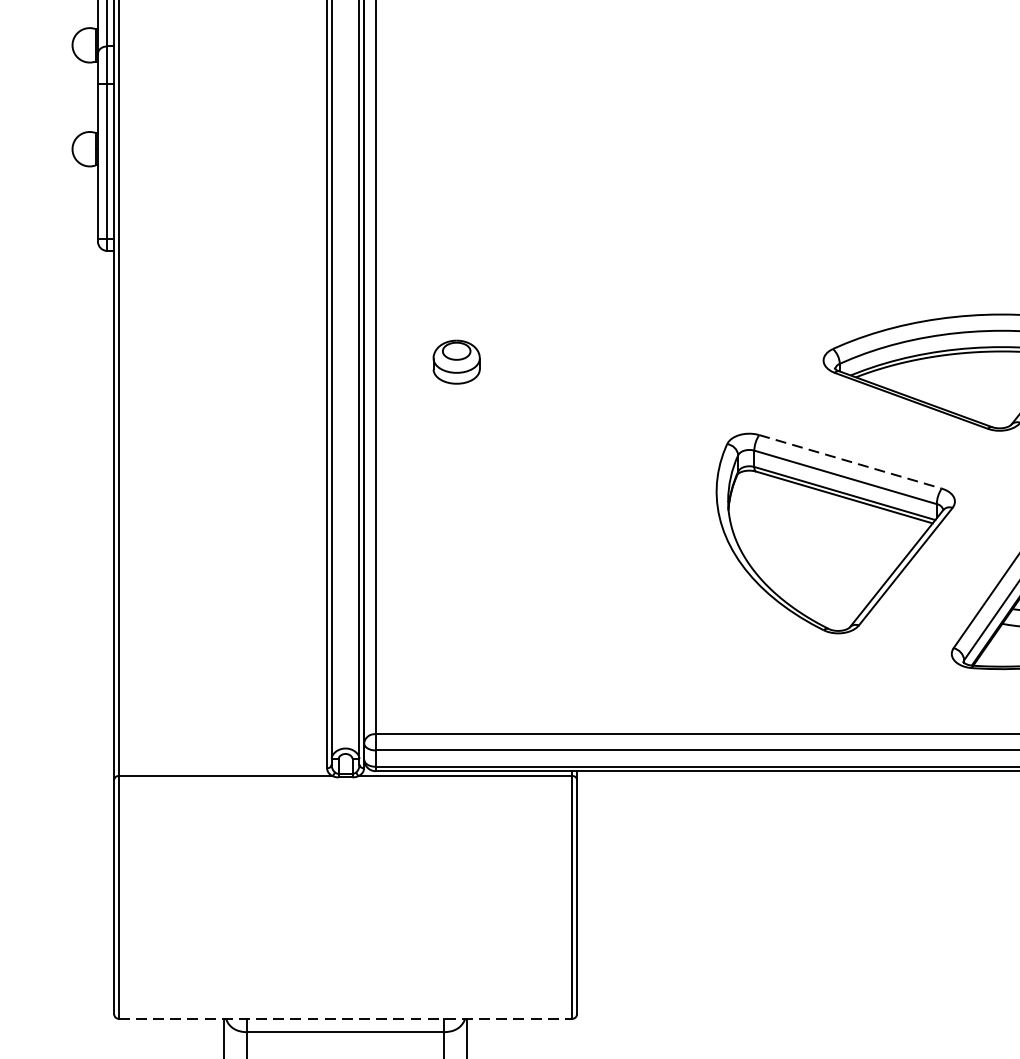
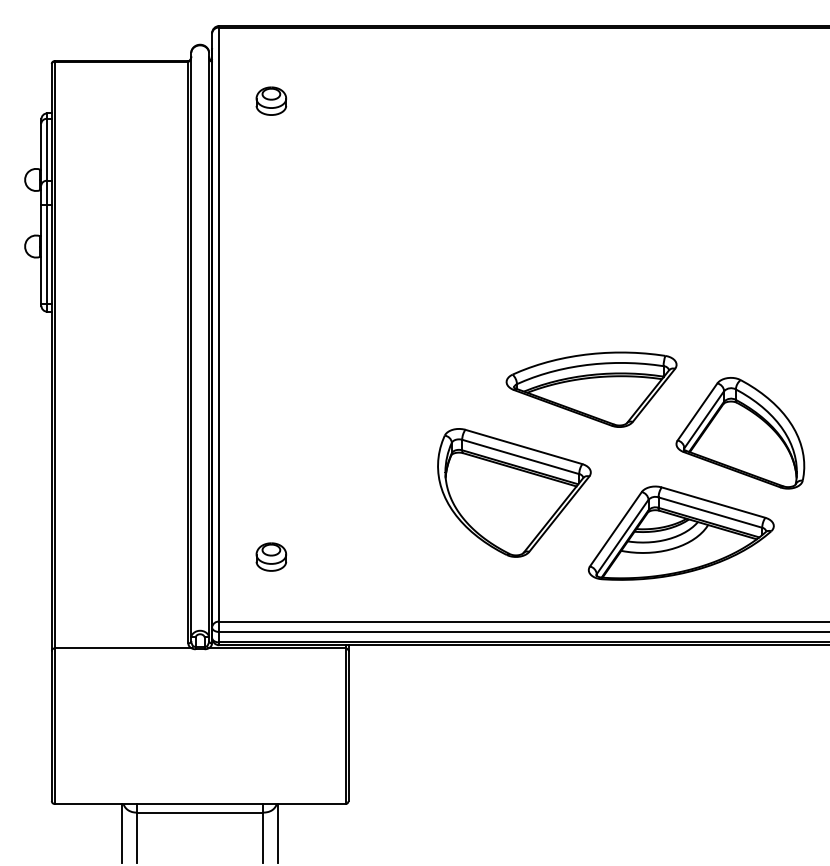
part: (456, 361) -> (271, 556), moved
line: (849, 461) -> (523, 446), dashed -> solid
line: (346, 1019) -> (200, 804), dashed -> solid

